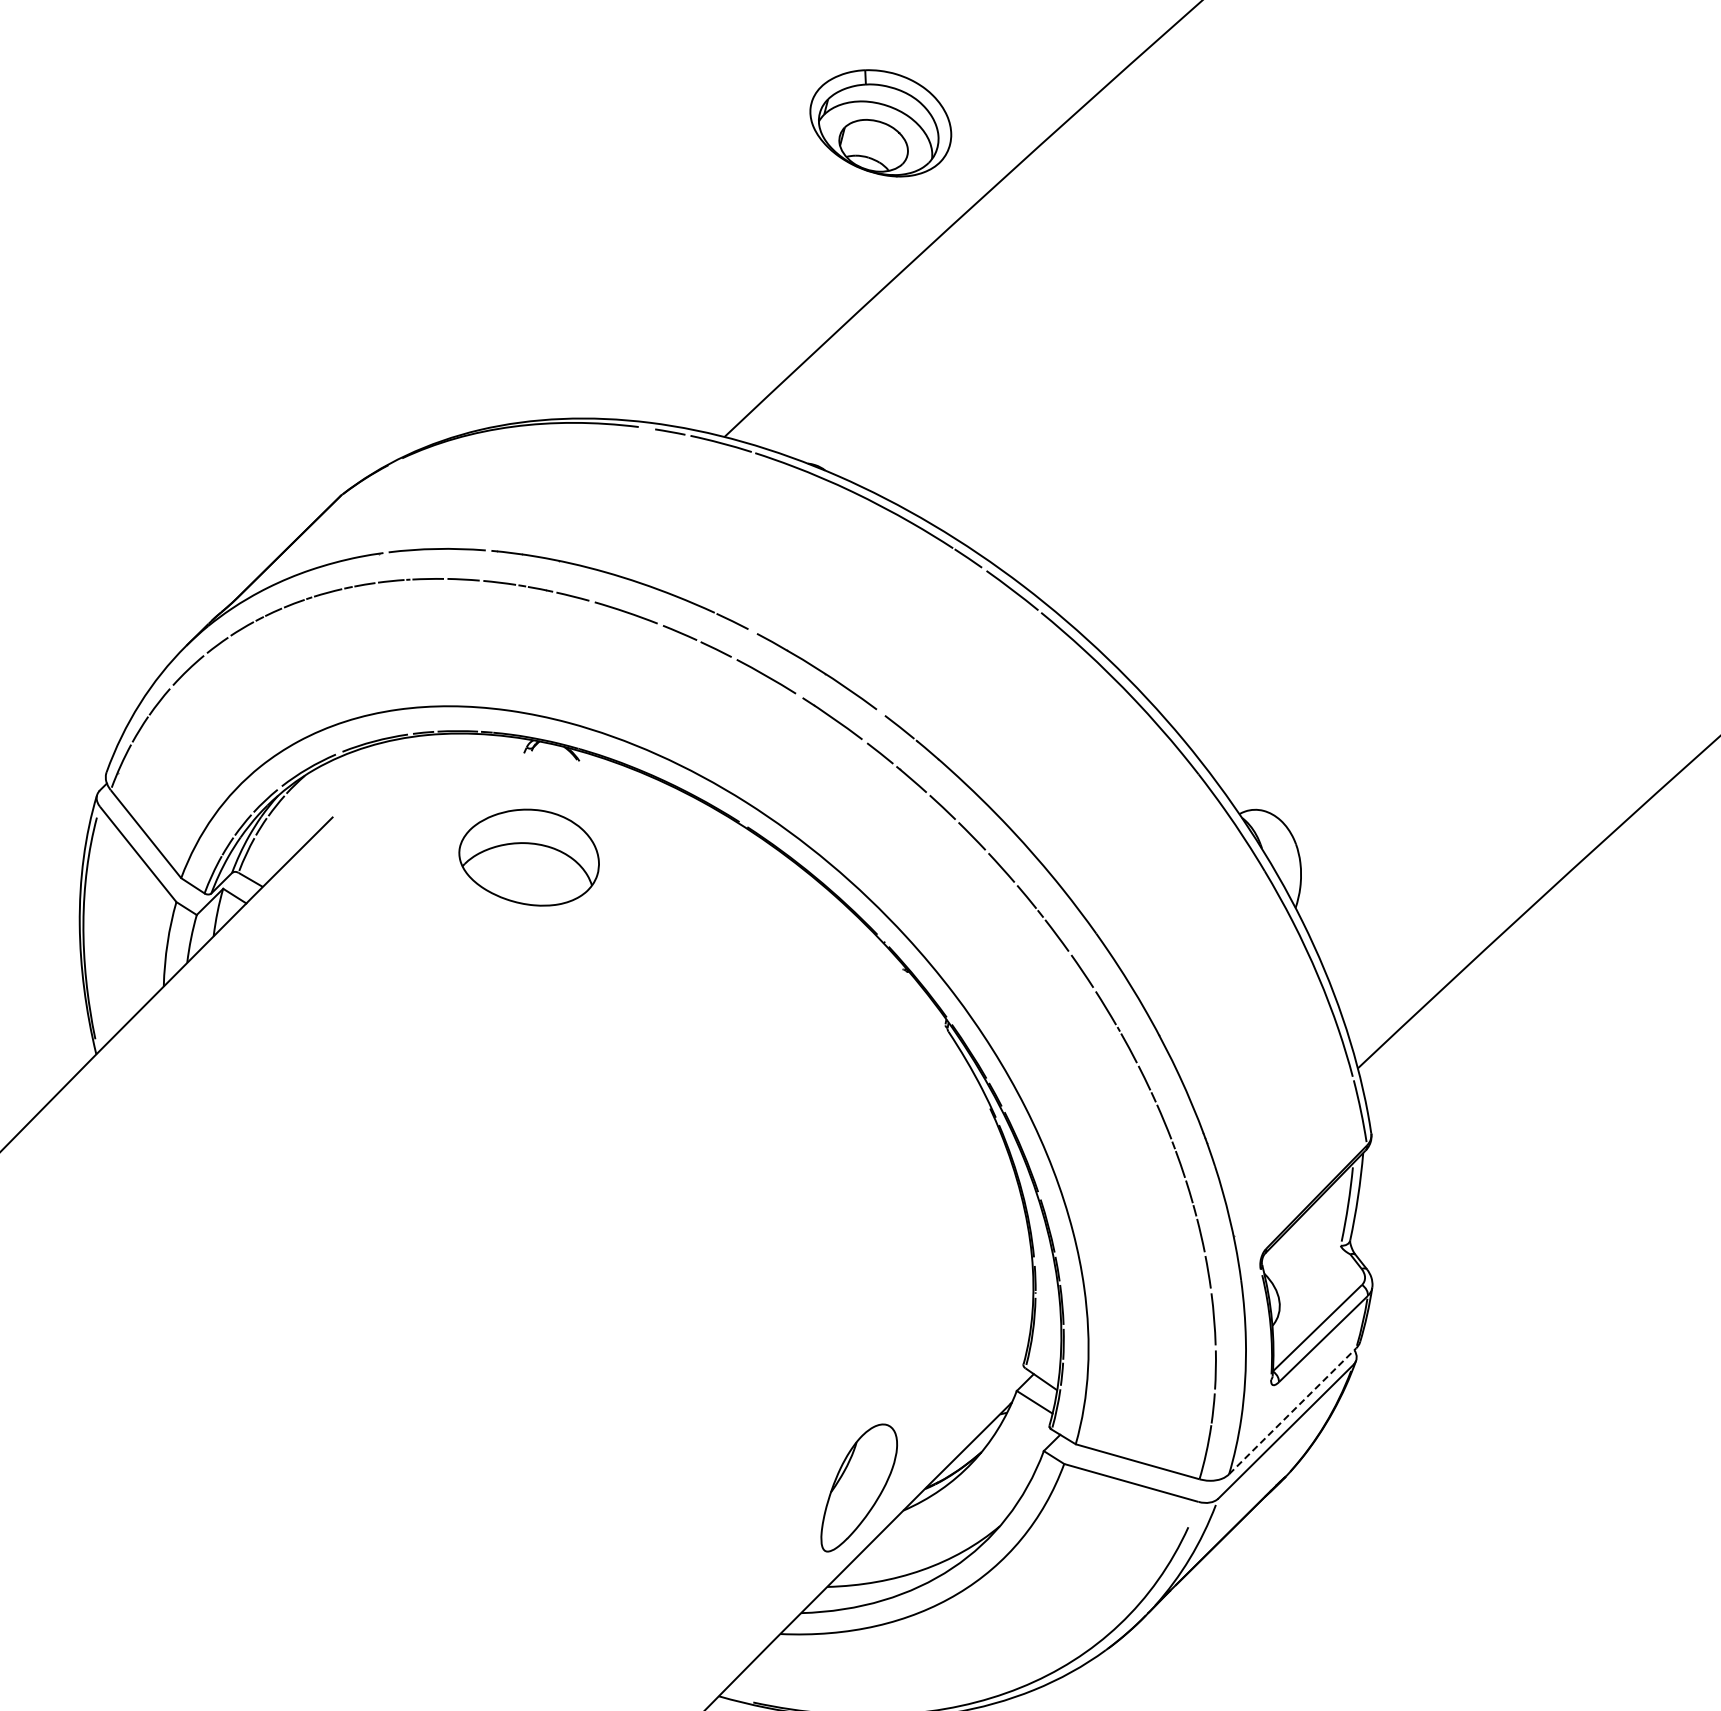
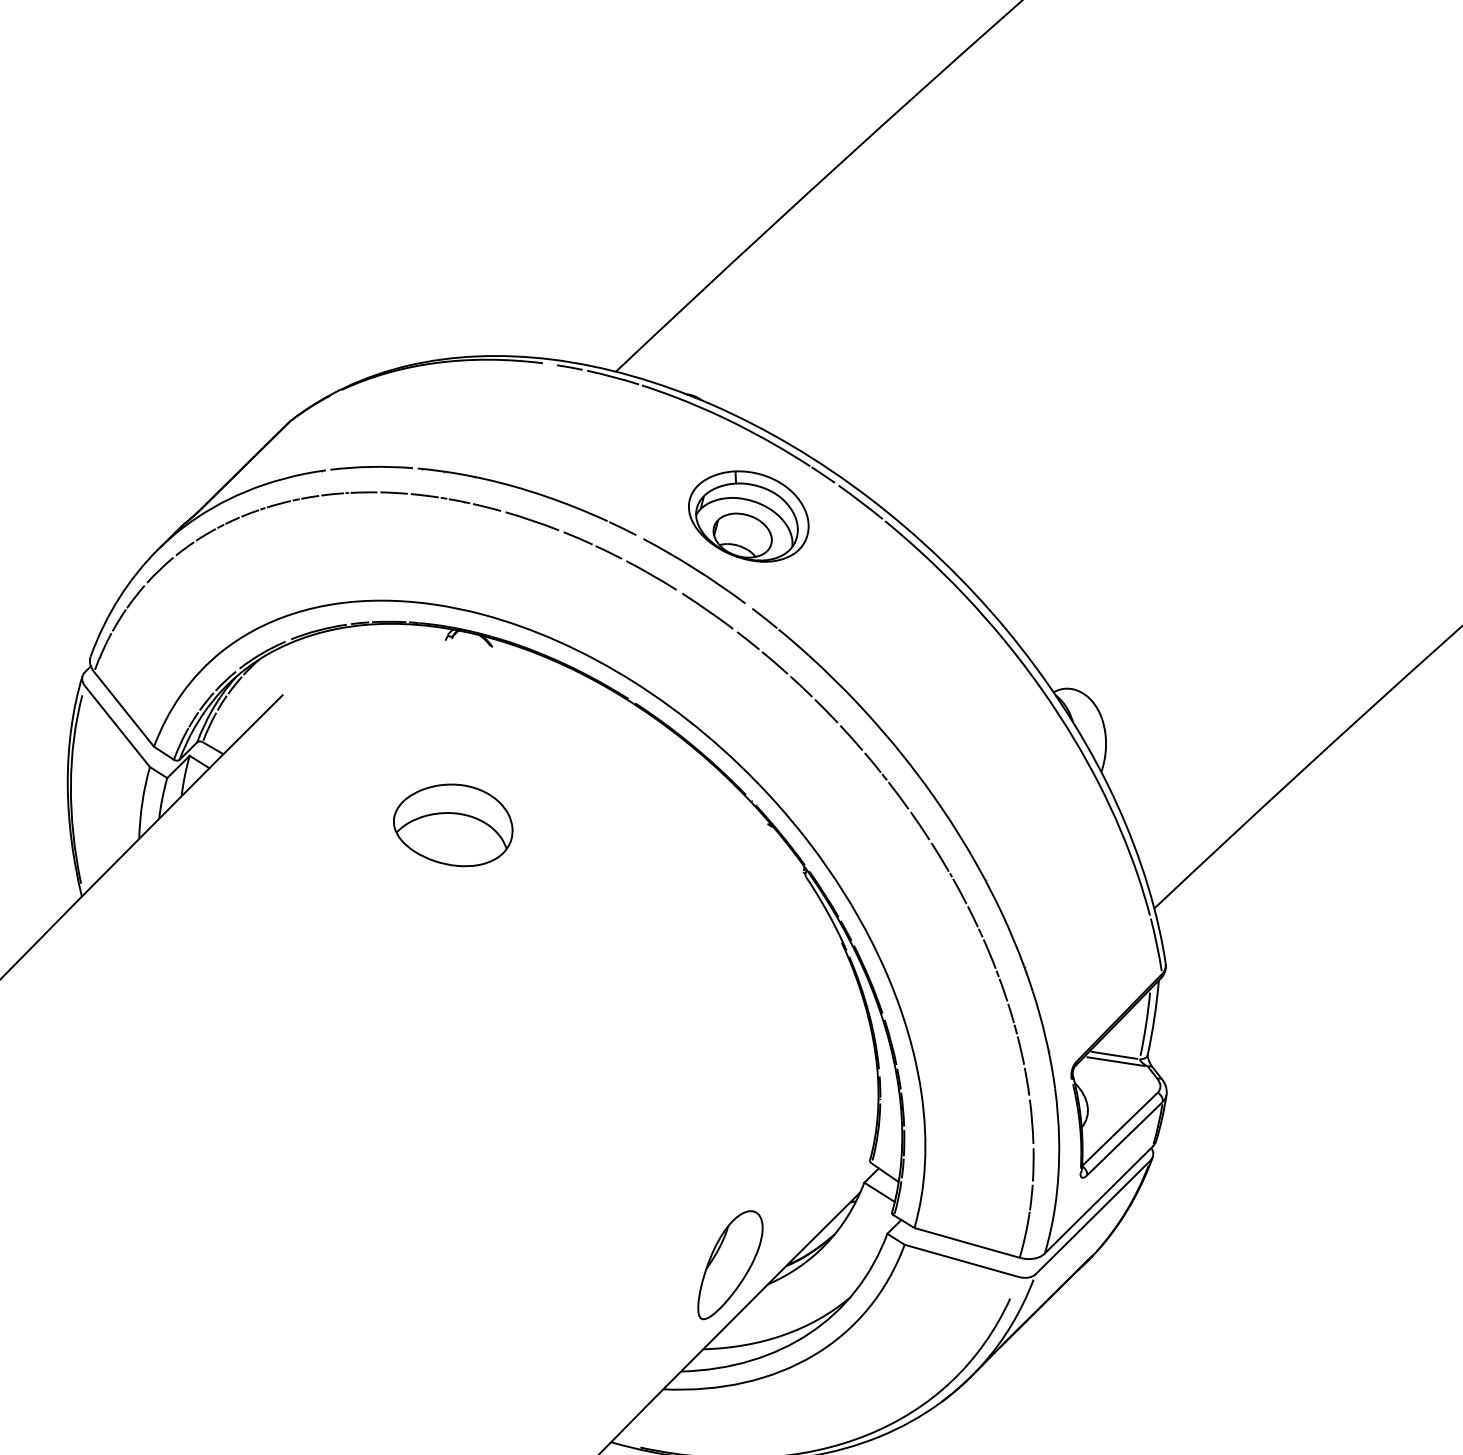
part: (880, 123) -> (748, 516), moved
part: (528, 857) -> (452, 825), moved
line: (1310, 1241) -> (1114, 1055), added
line: (1312, 1248) -> (1115, 1061), added
line: (1293, 1410) -> (1099, 1199), dashed -> solid

